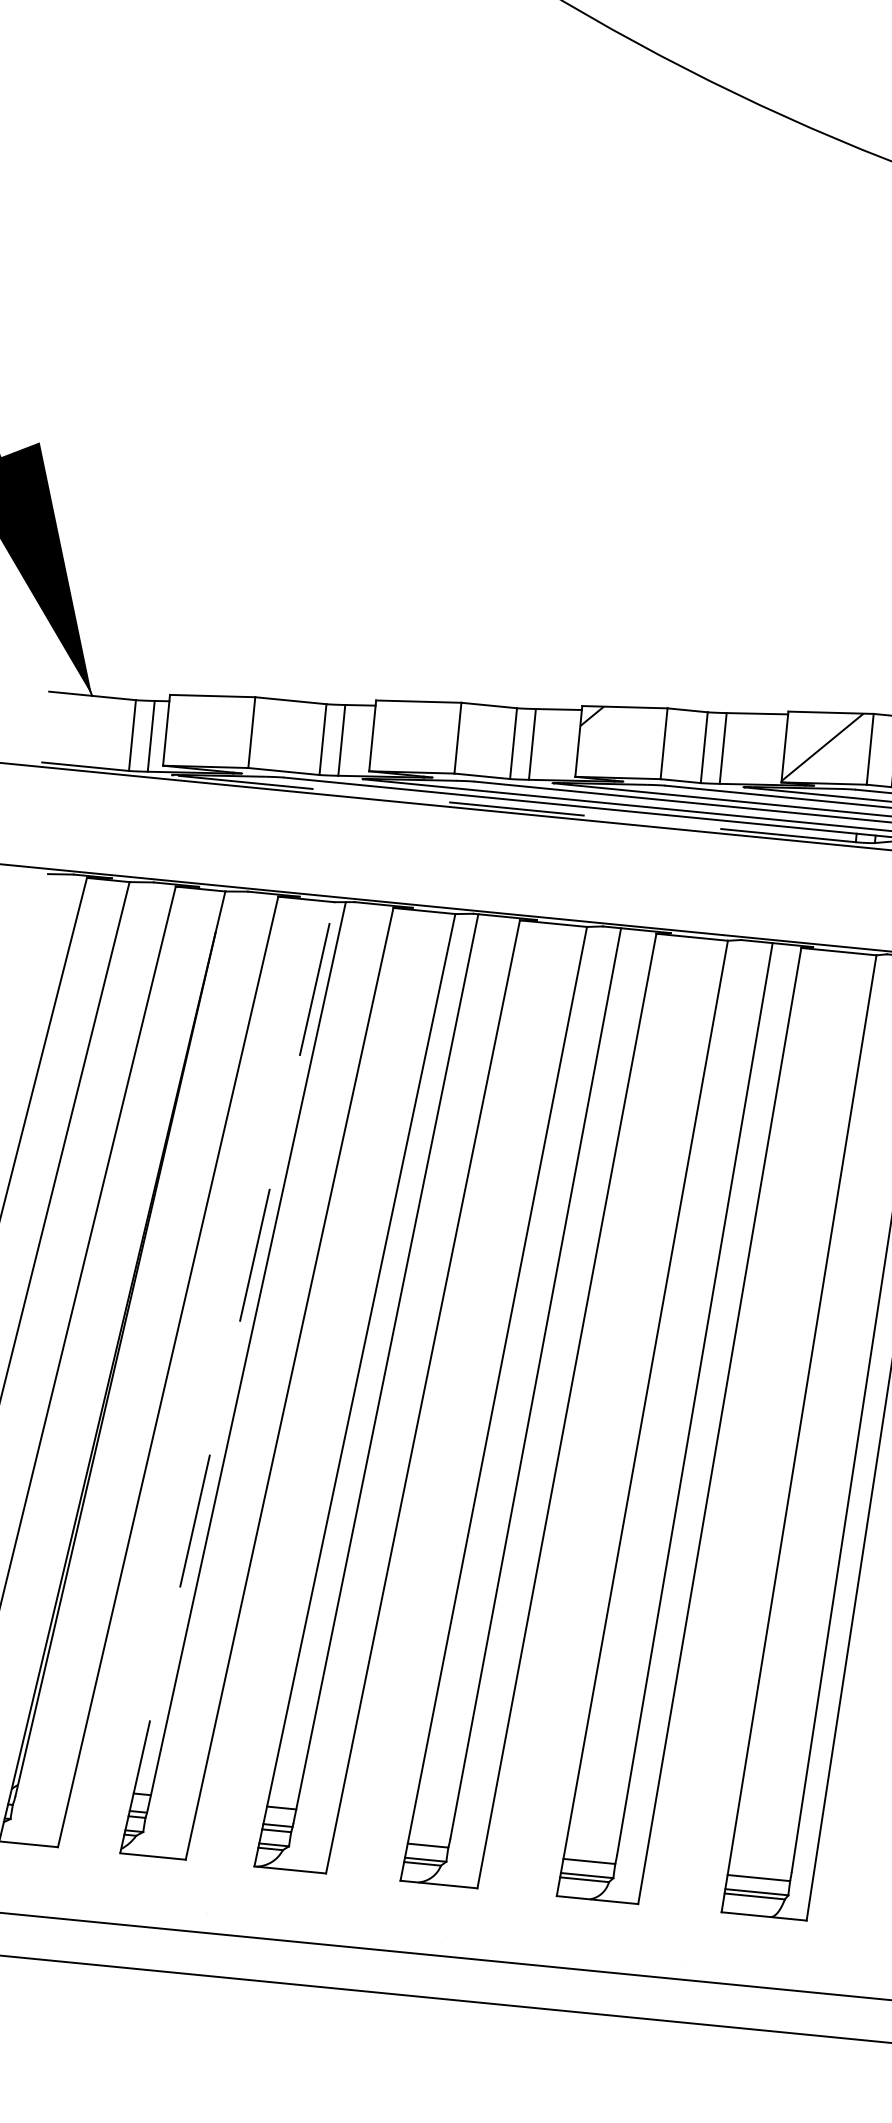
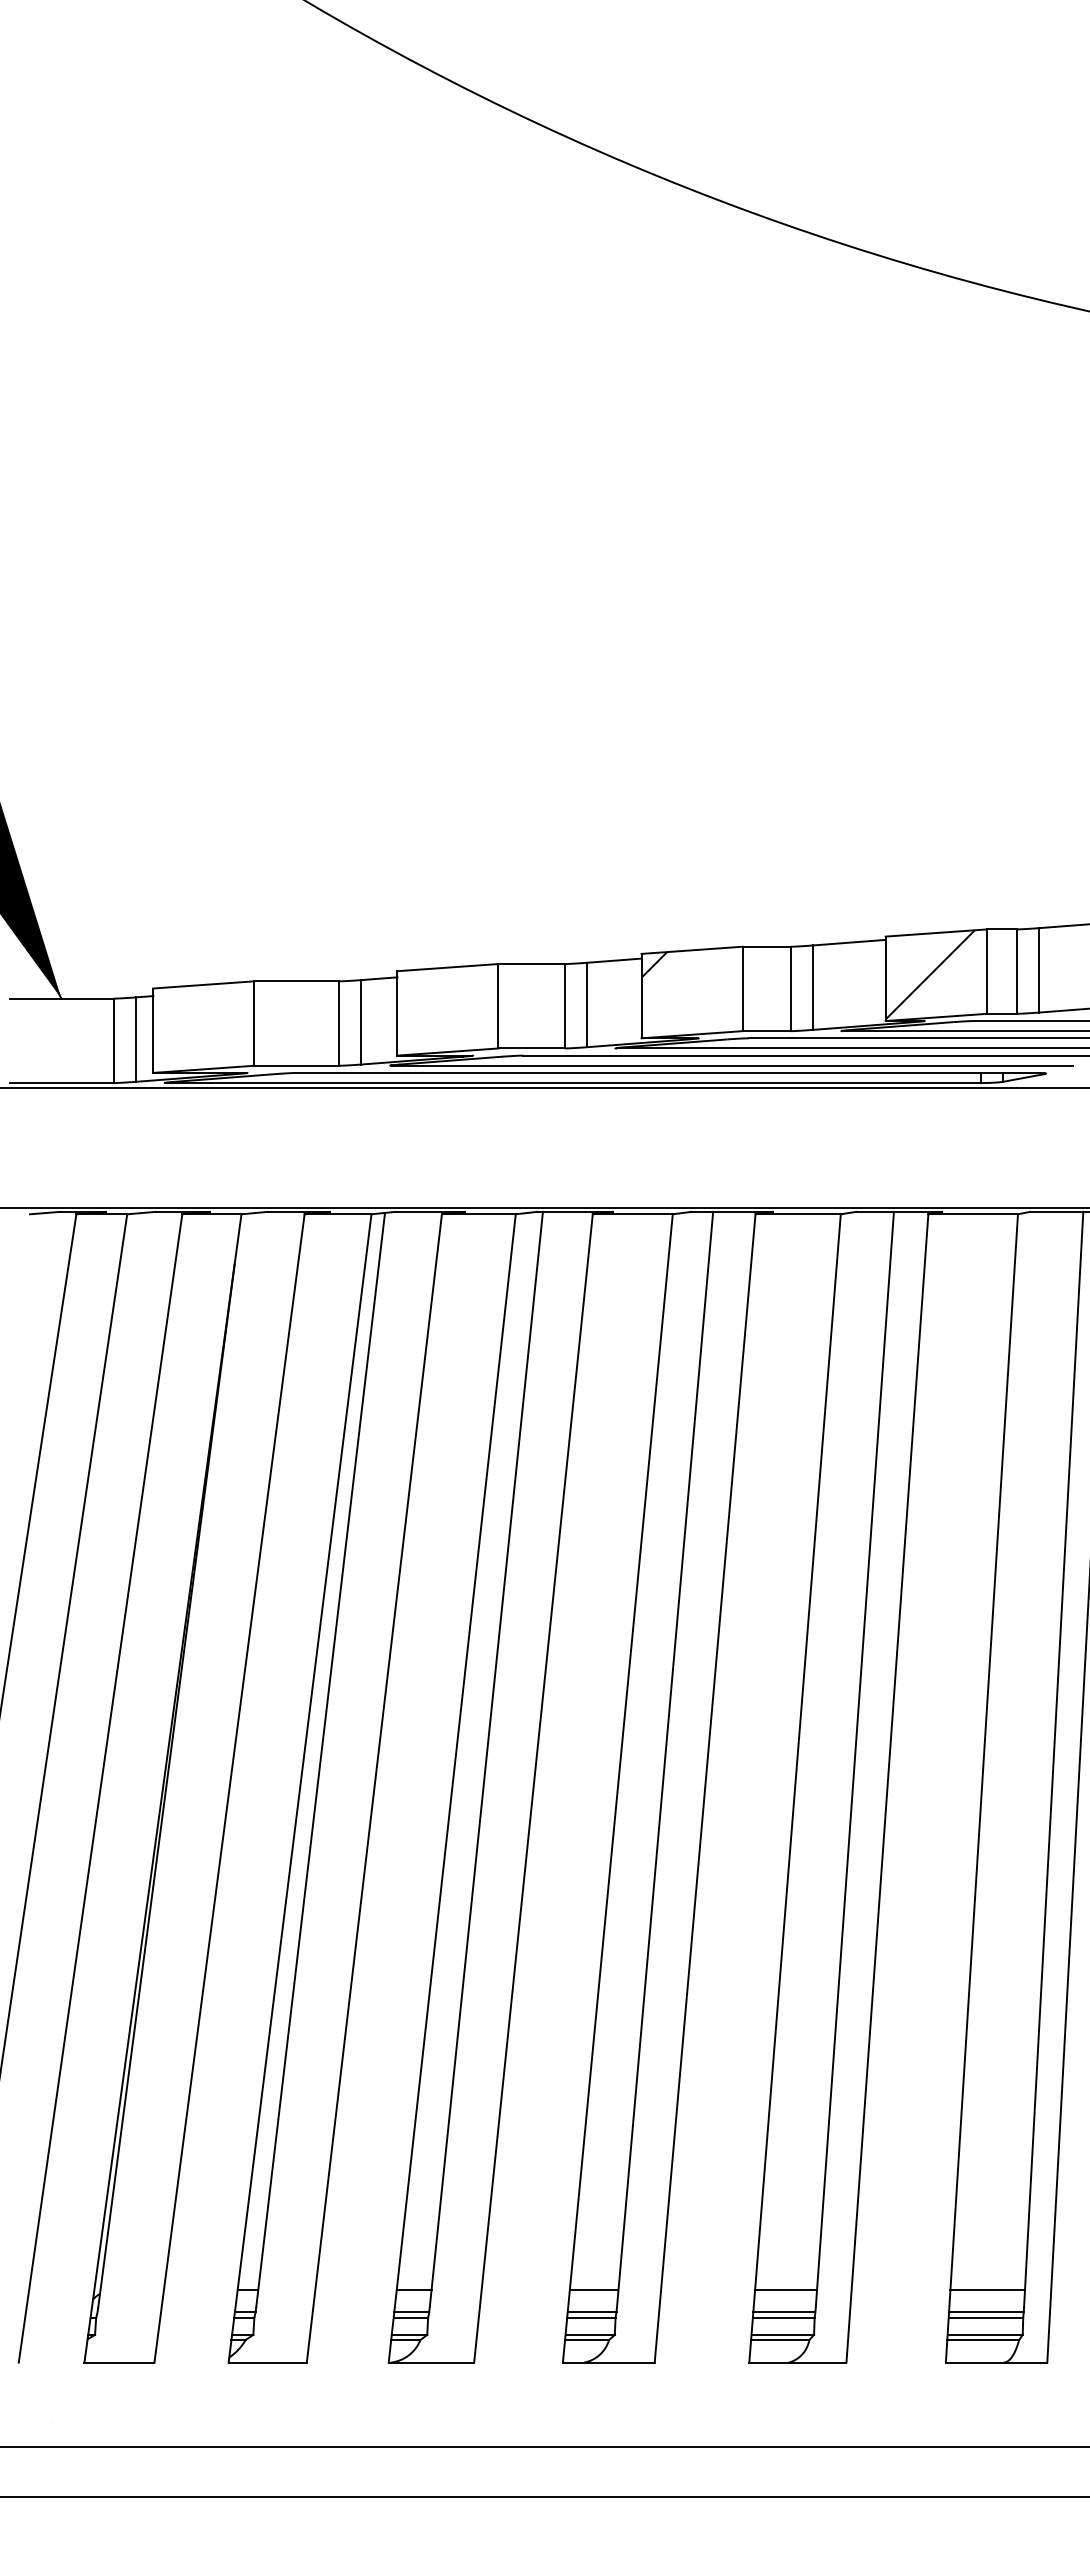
line: (513, 809) -> (572, 1083), dashed -> solid
line: (227, 1377) -> (300, 1788), dashed -> solid
line: (432, 1822) -> (593, 2290), added
line: (593, 1838) -> (786, 2290), added
line: (428, 1840) -> (591, 2311), added
line: (762, 1855) -> (987, 2290), added
line: (590, 1856) -> (784, 2311), added
line: (759, 1872) -> (986, 2311), added

